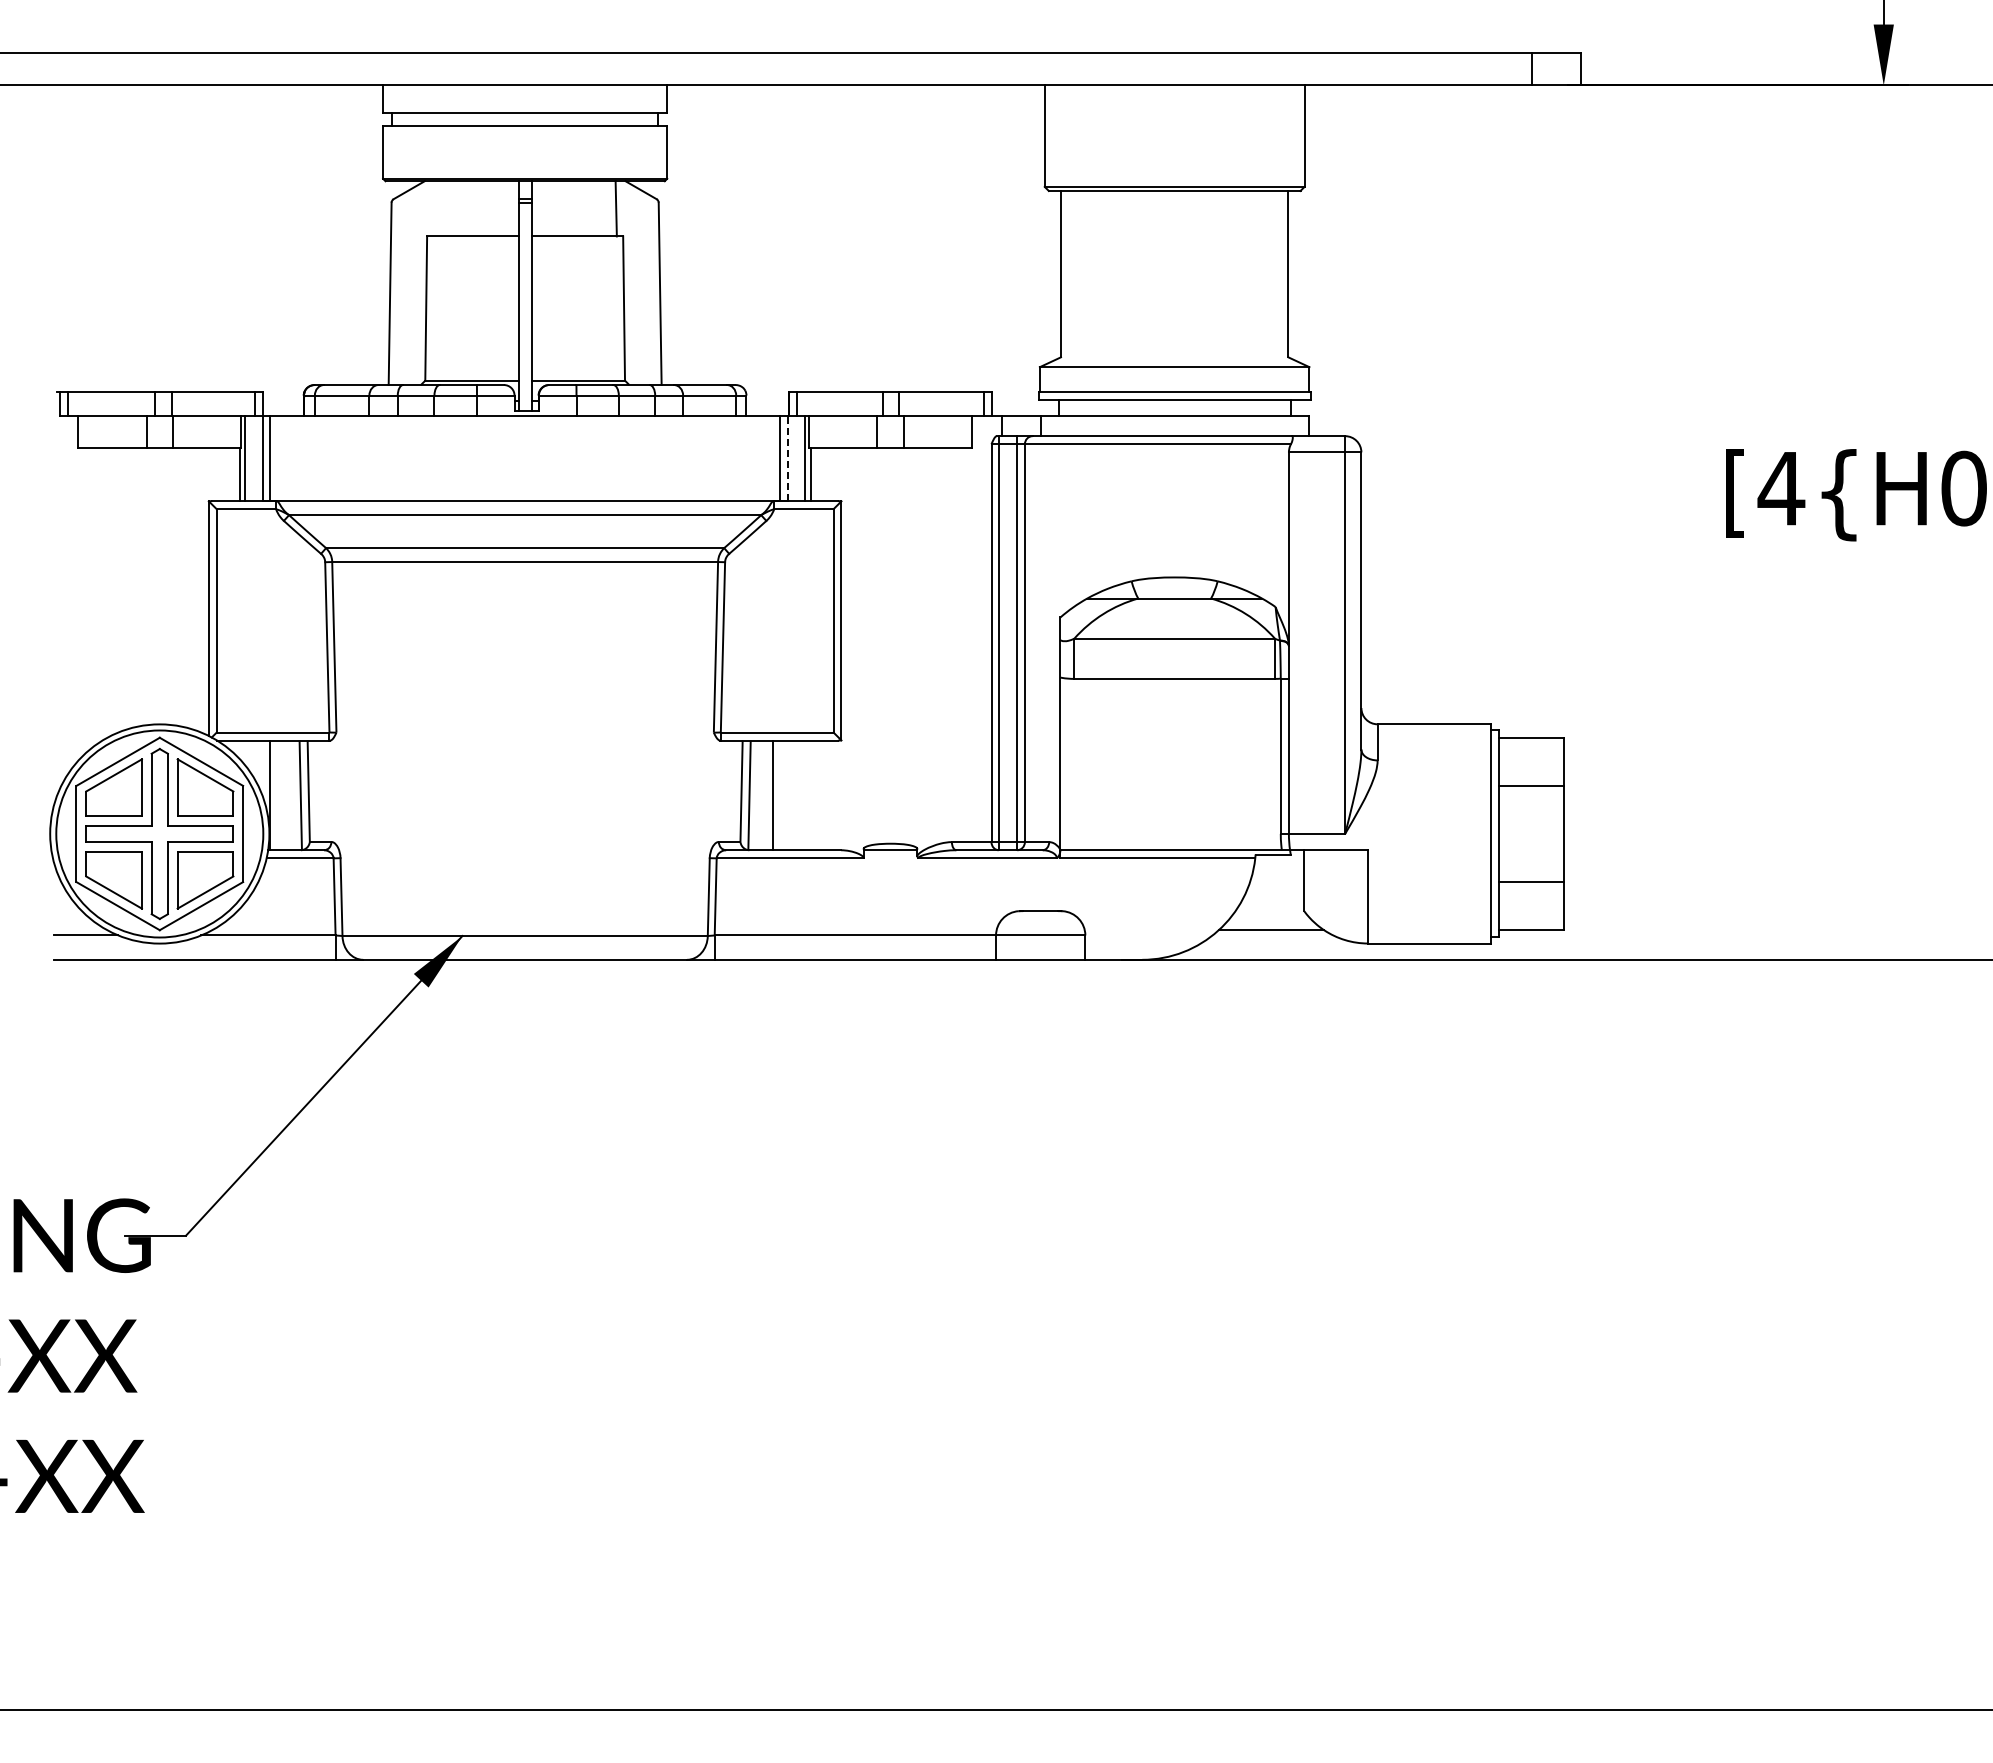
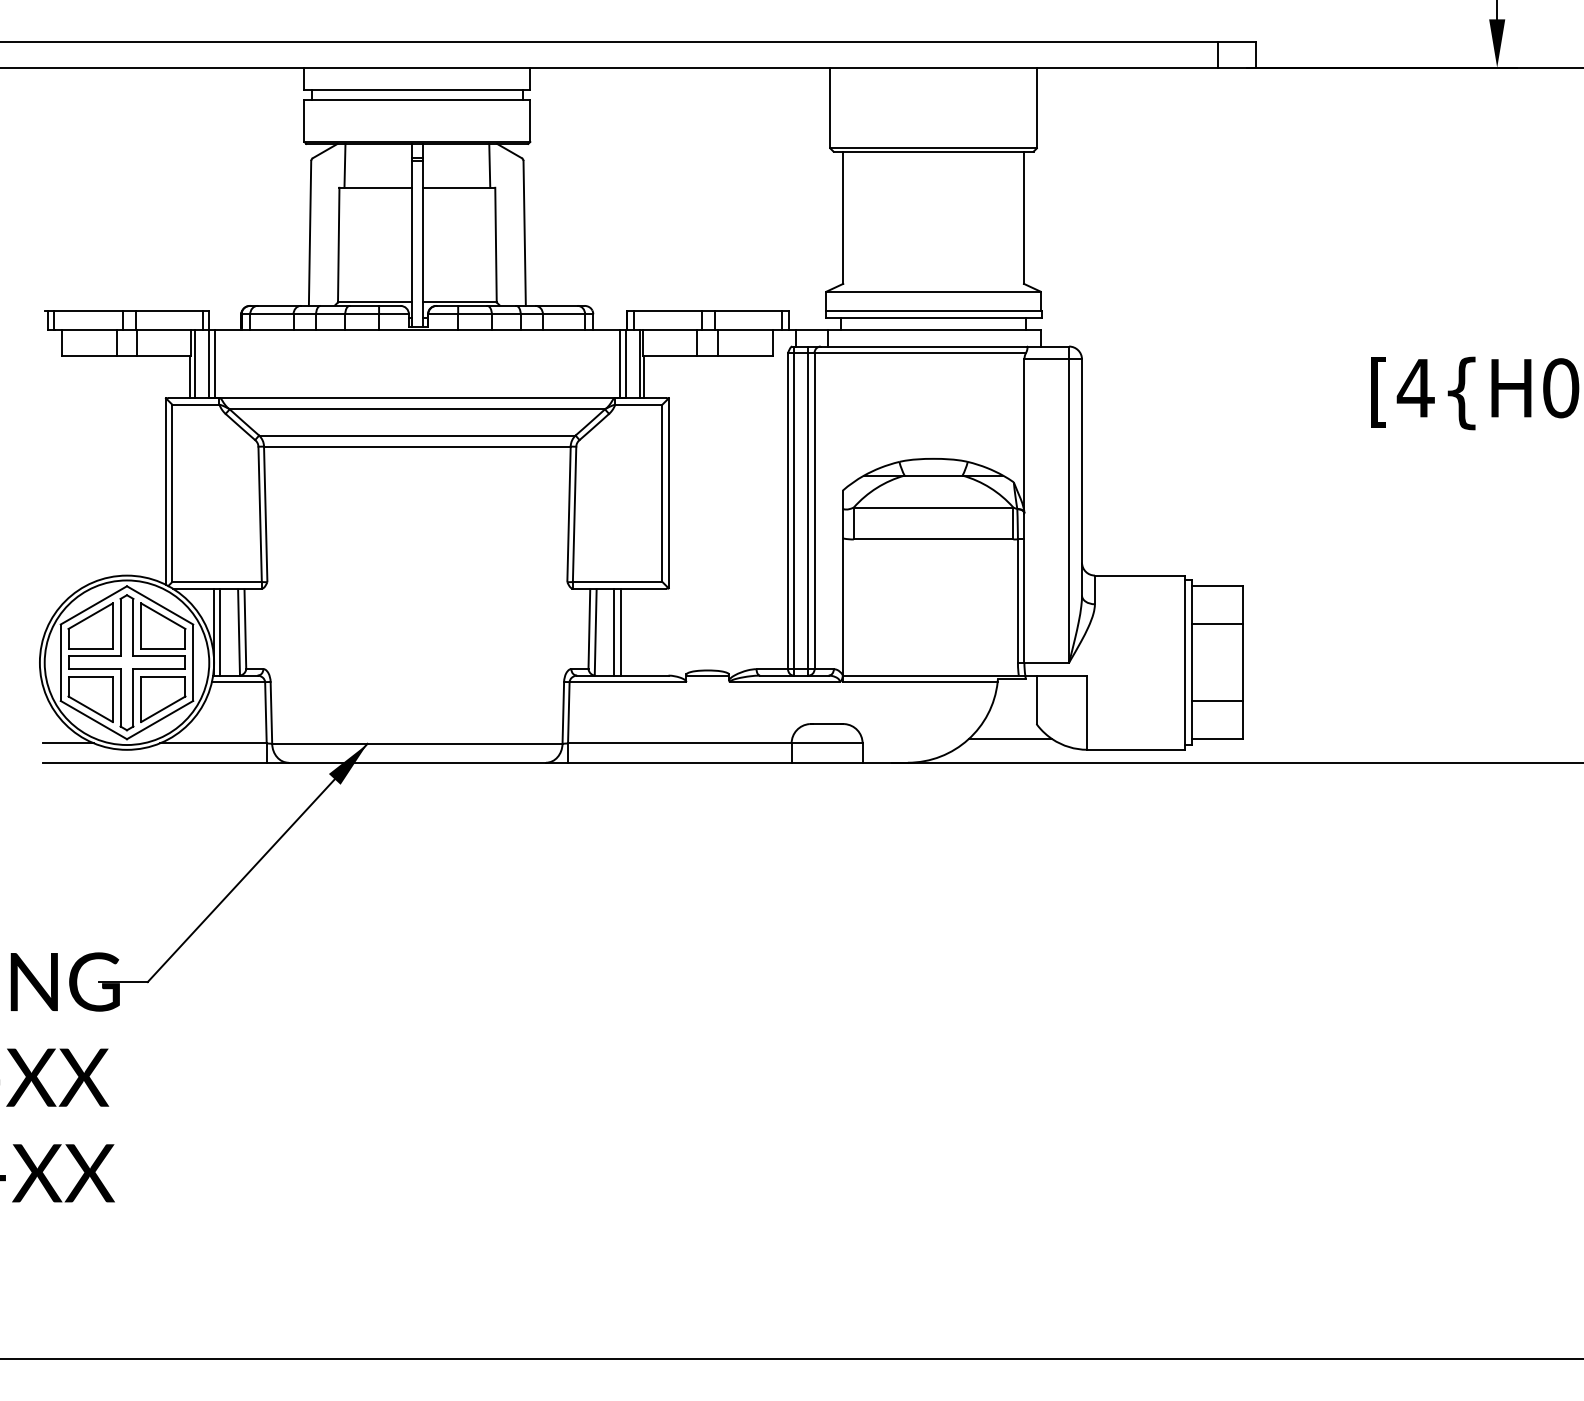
line: (433, 208) -> (344, 165), added
line: (787, 457) -> (625, 363), dashed -> solid
line: (277, 795) -> (220, 632), added
line: (780, 795) -> (620, 632), added

